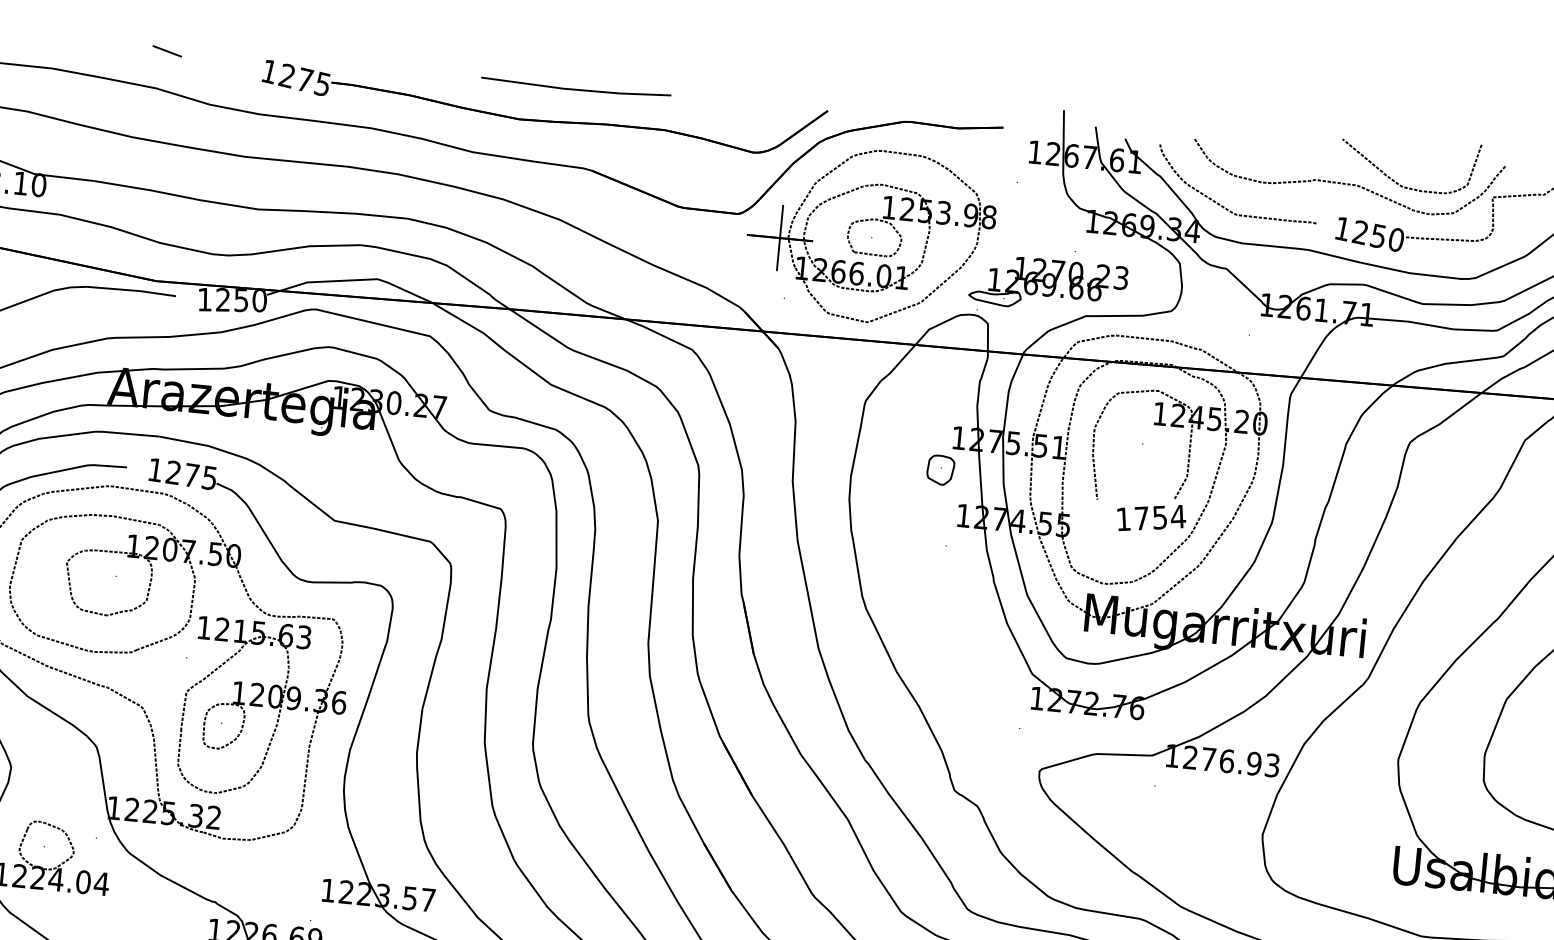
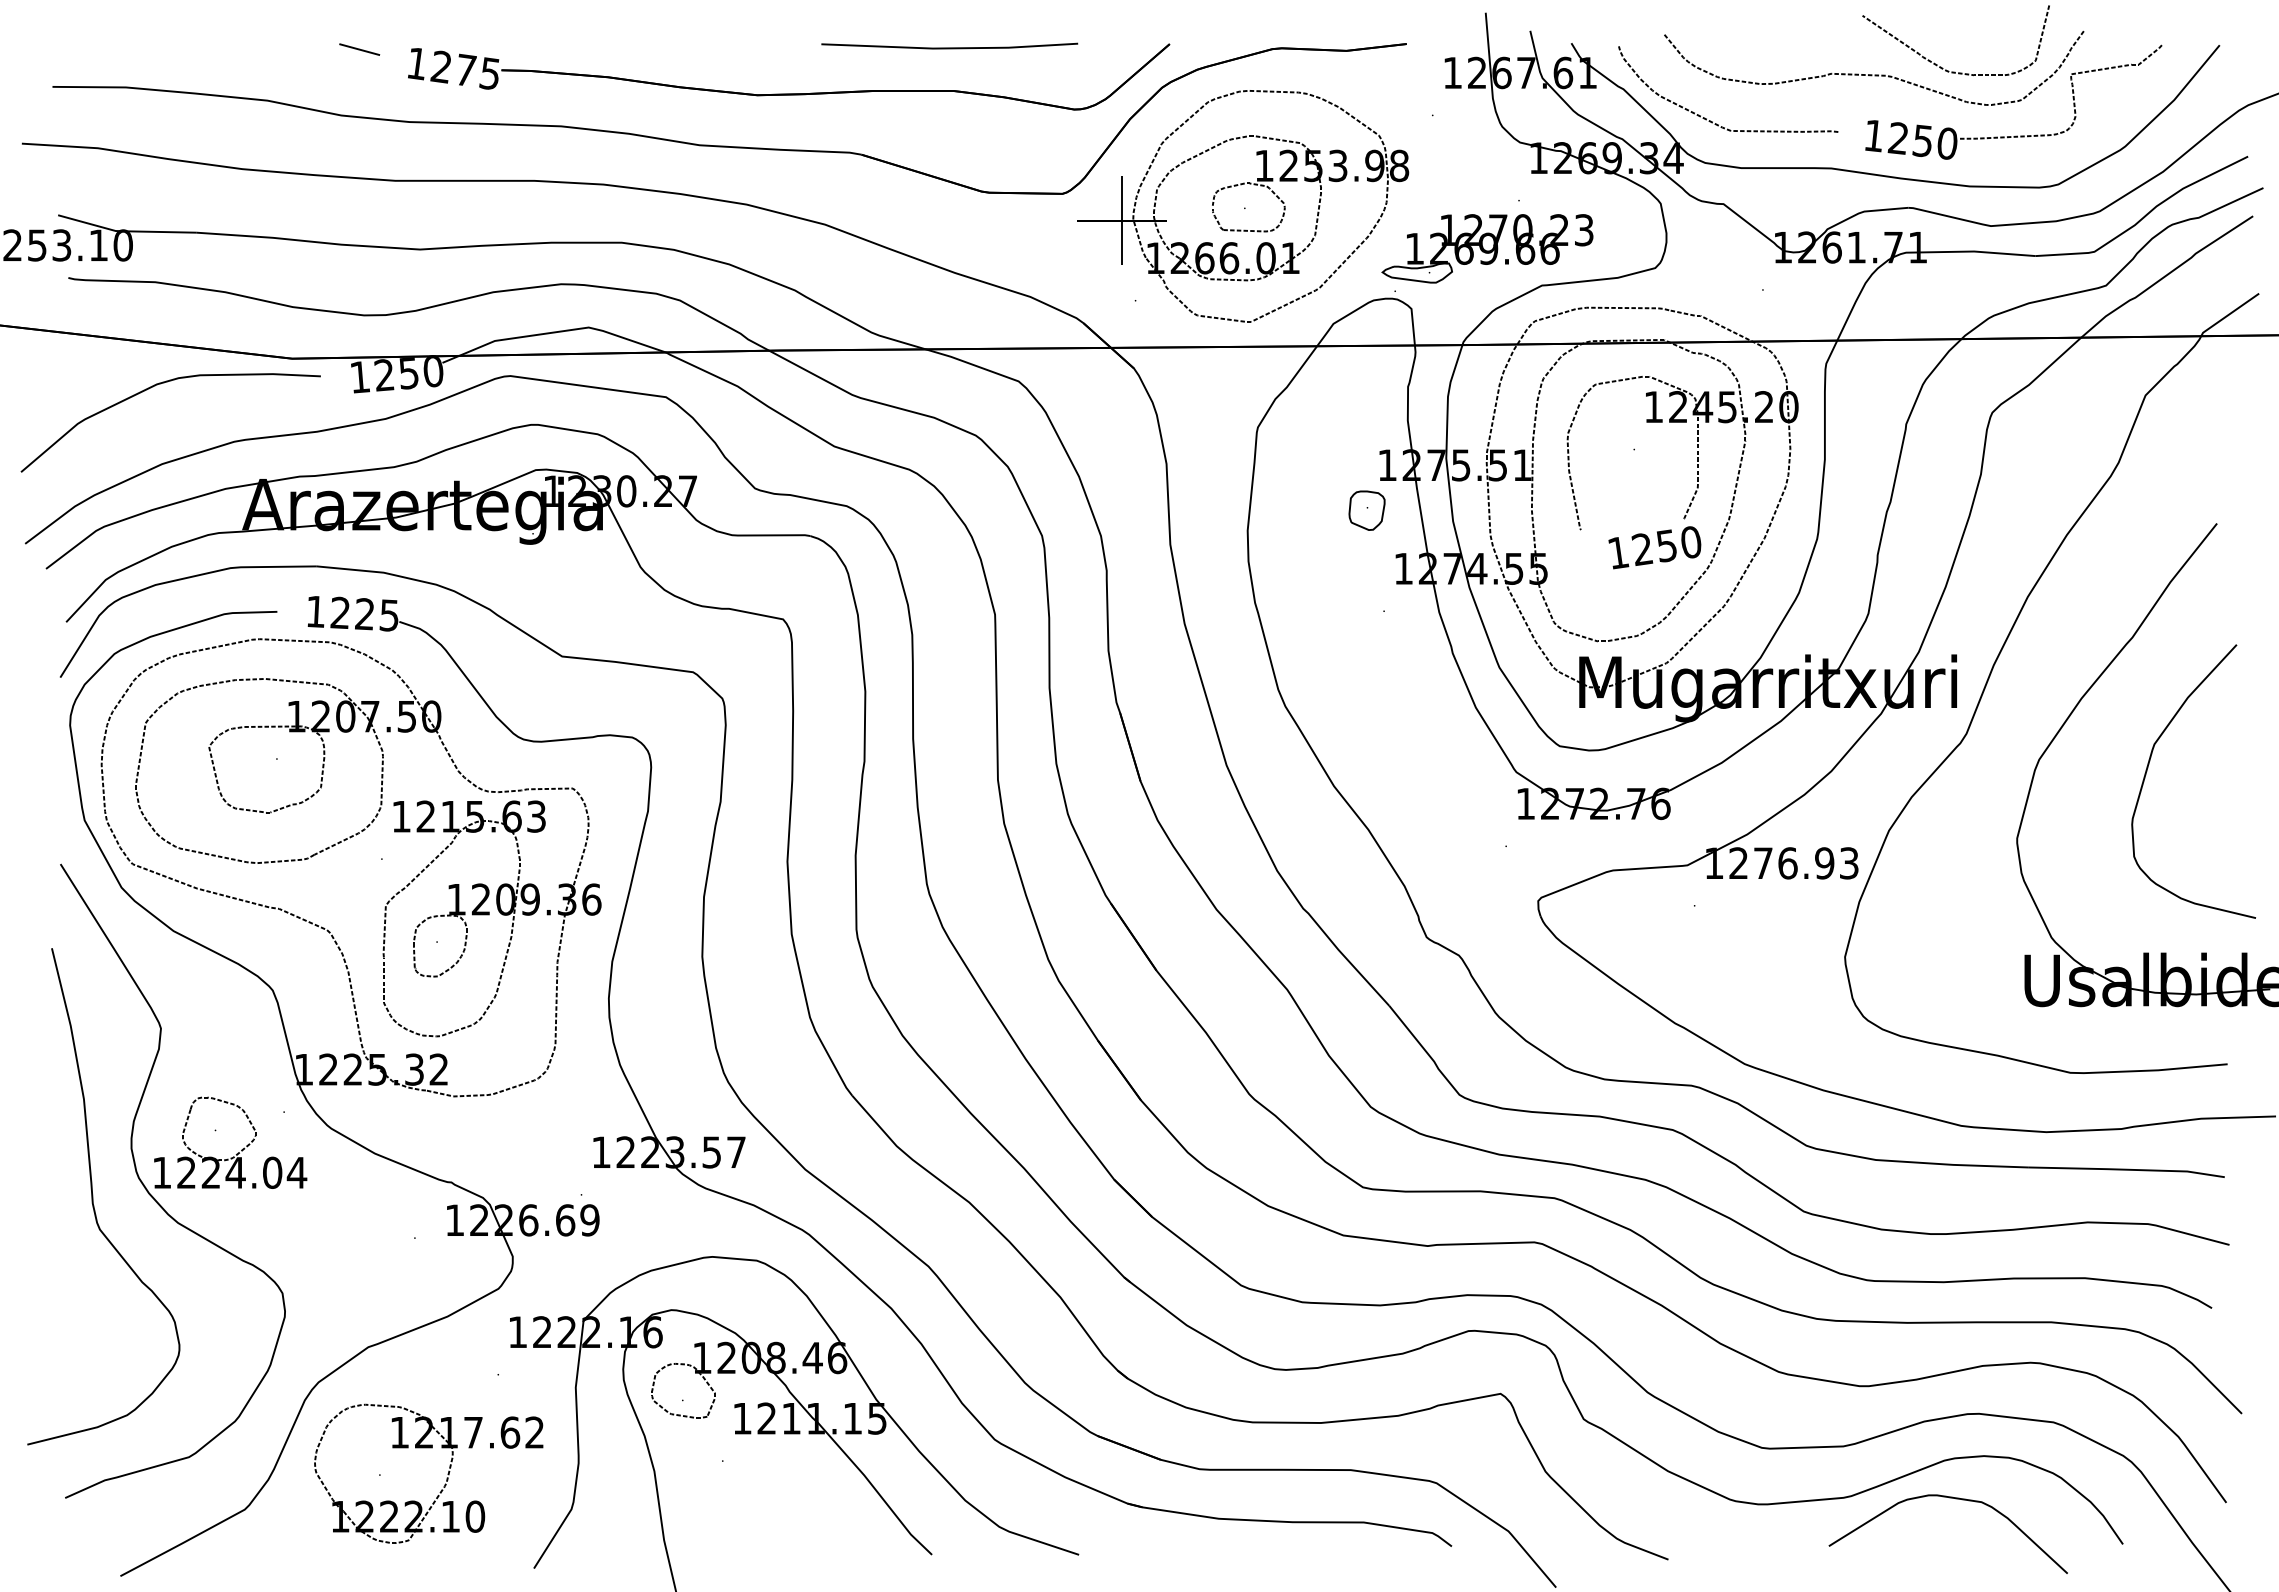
line: (167, 51) -> (359, 49), moved
line: (575, 89) -> (949, 47), moved
text: (191, 475) -> (364, 614), 1275 -> 1225
text: (1159, 517) -> (1666, 545), 1754 -> 1250

